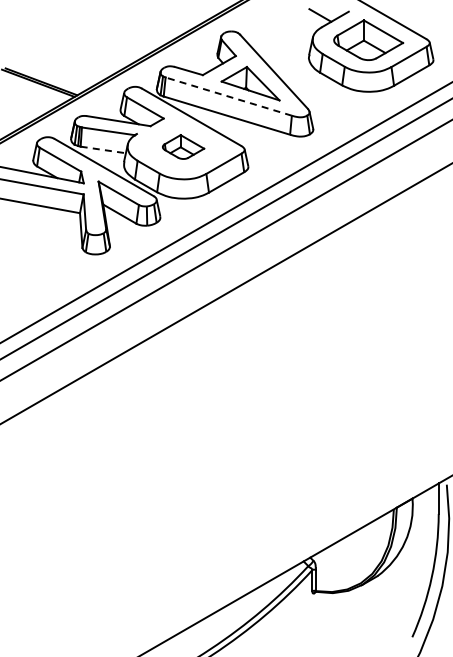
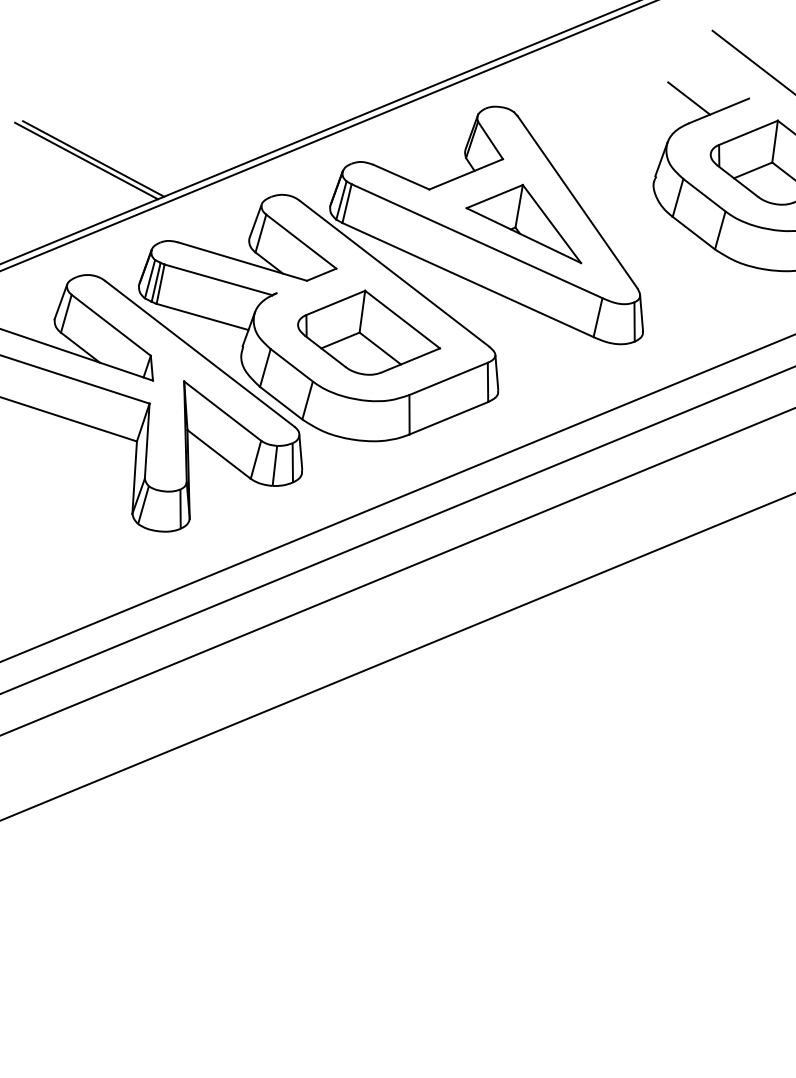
line: (228, 96) -> (476, 240), dashed -> solid
part: (183, 146) -> (369, 331), size x1.67
line: (103, 149) -> (203, 316), dashed -> solid

